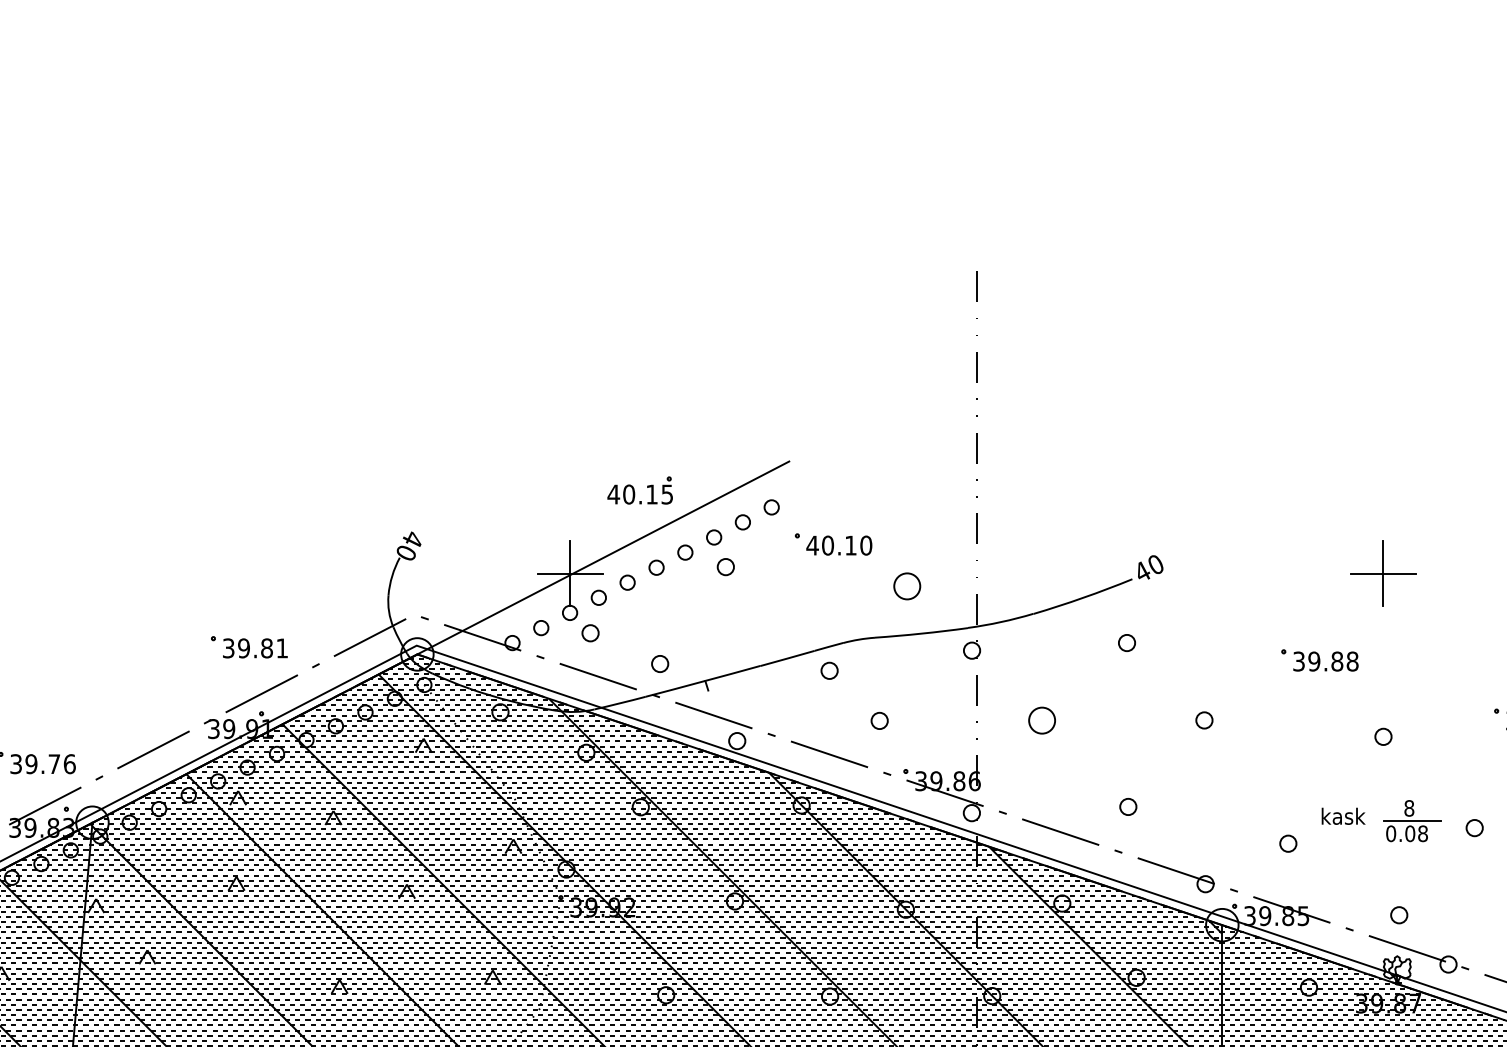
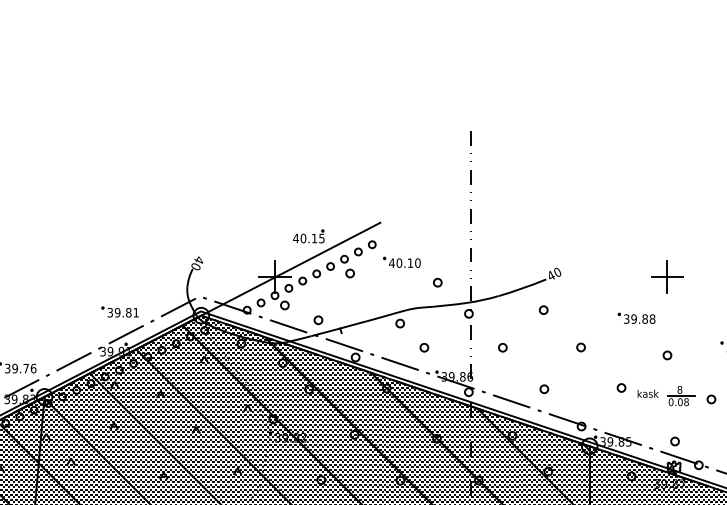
circle: (906, 585) -> (437, 282), size x0.62
circle: (1041, 720) -> (502, 347), size x0.62
circle: (1288, 842) -> (621, 387), moved

